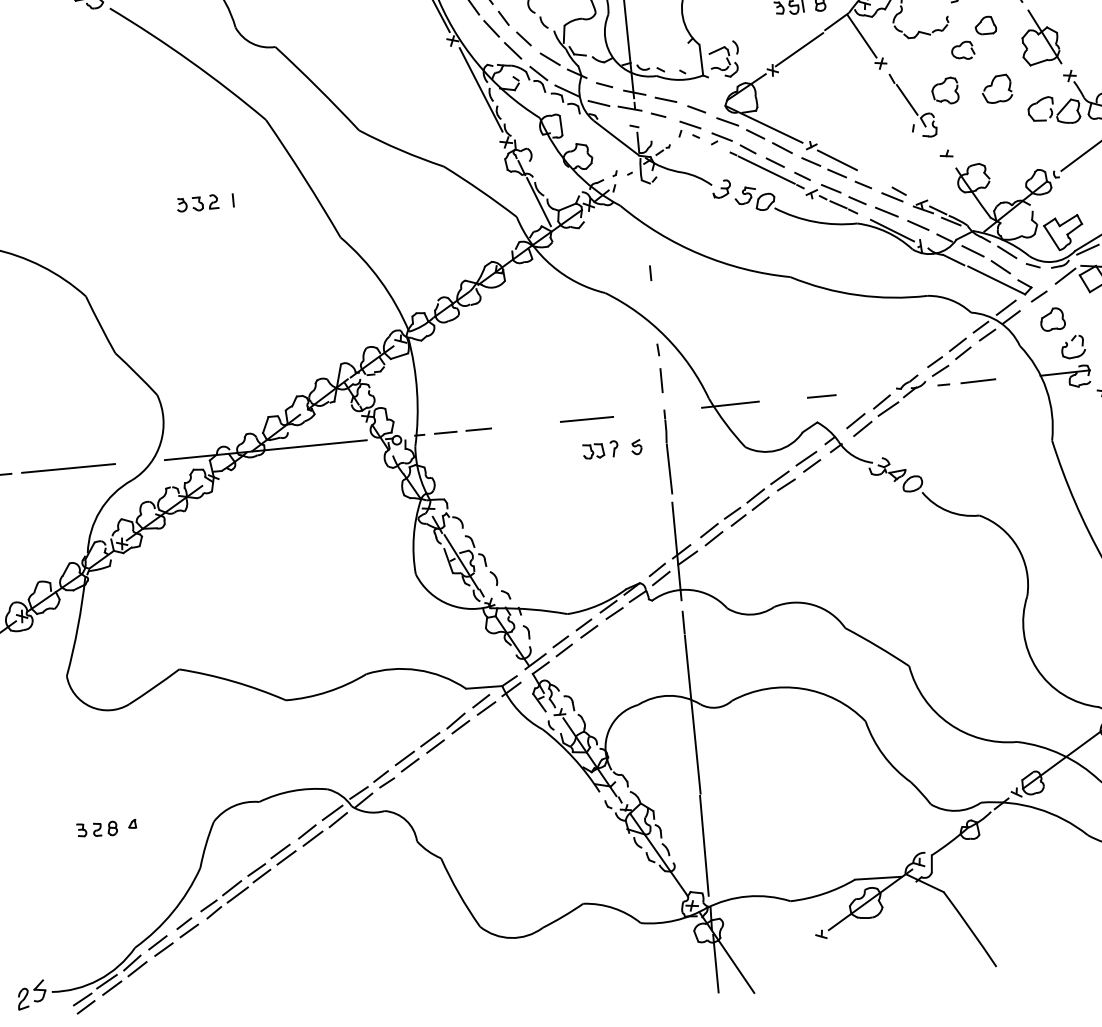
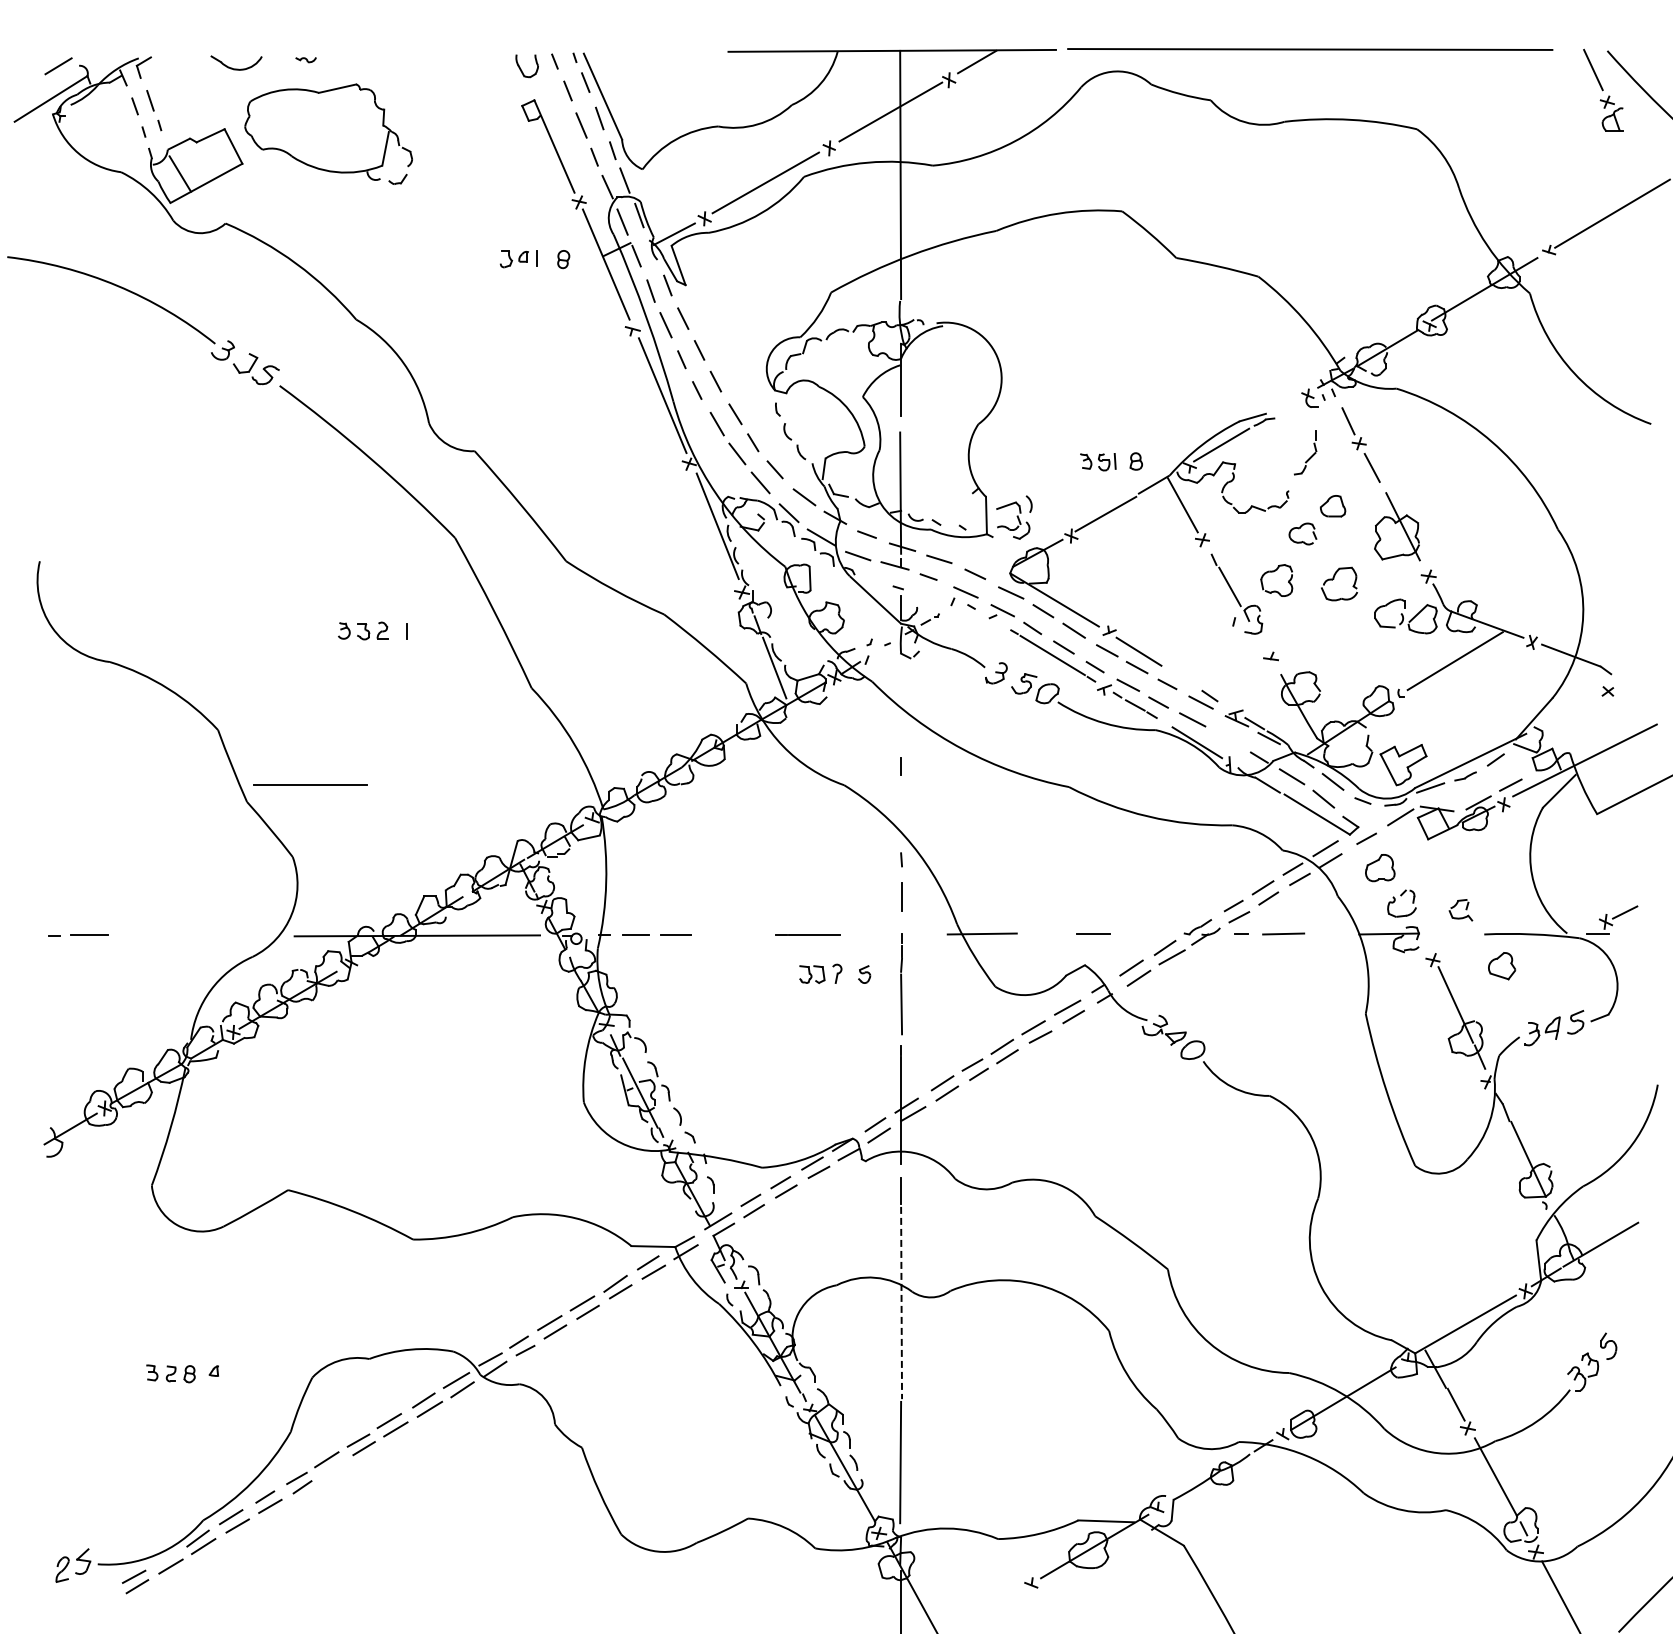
line: (917, 225) -> (1228, 739), removed
line: (68, 467) -> (310, 784), moved
line: (692, 714) -> (901, 1303), solid -> dashed
line: (237, 894) -> (332, 1468), removed
line: (107, 981) -> (165, 1558), removed

